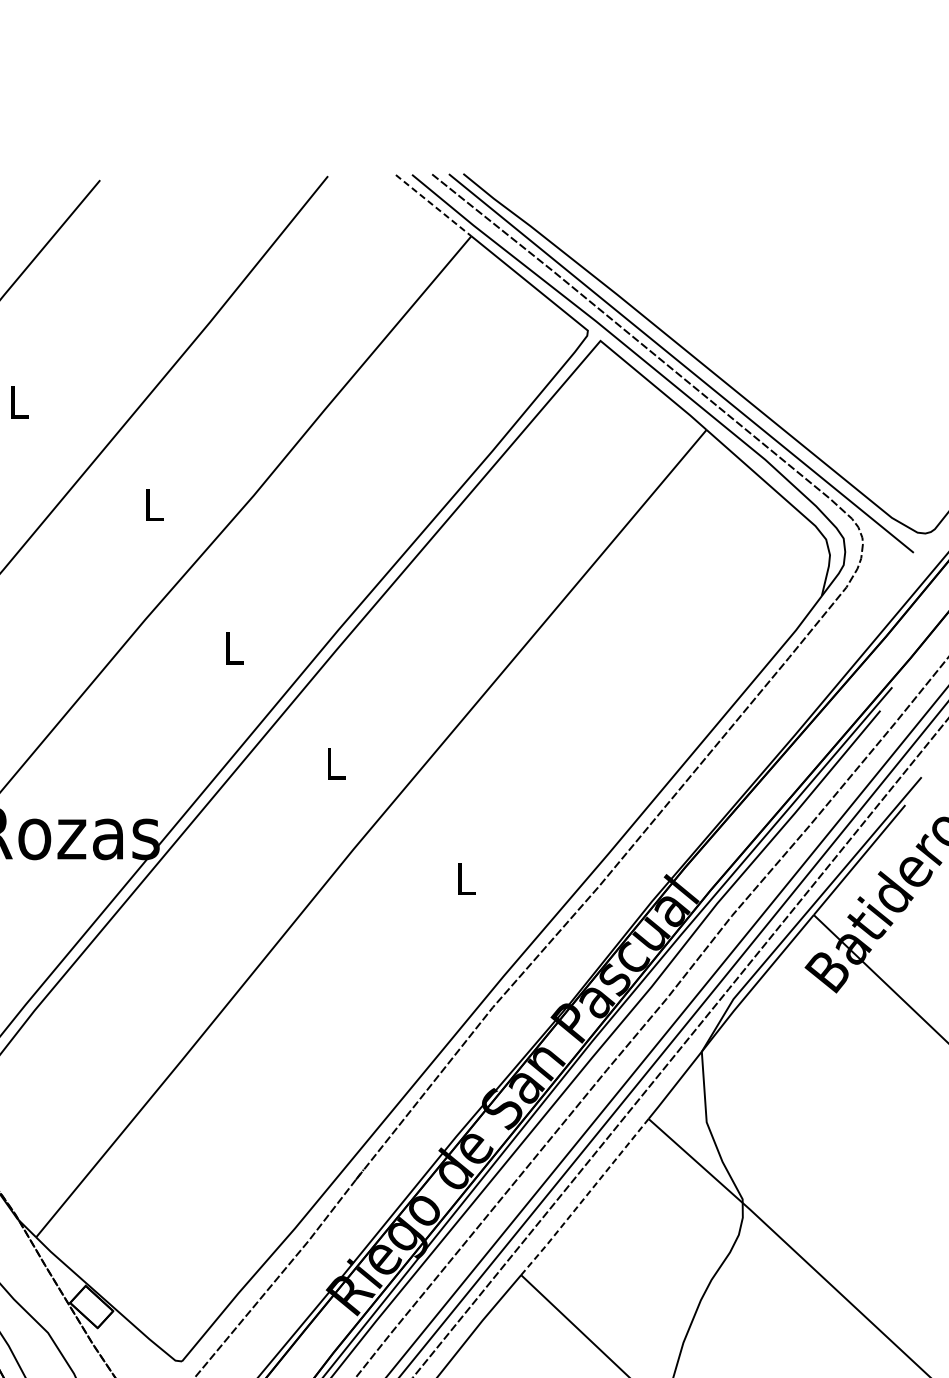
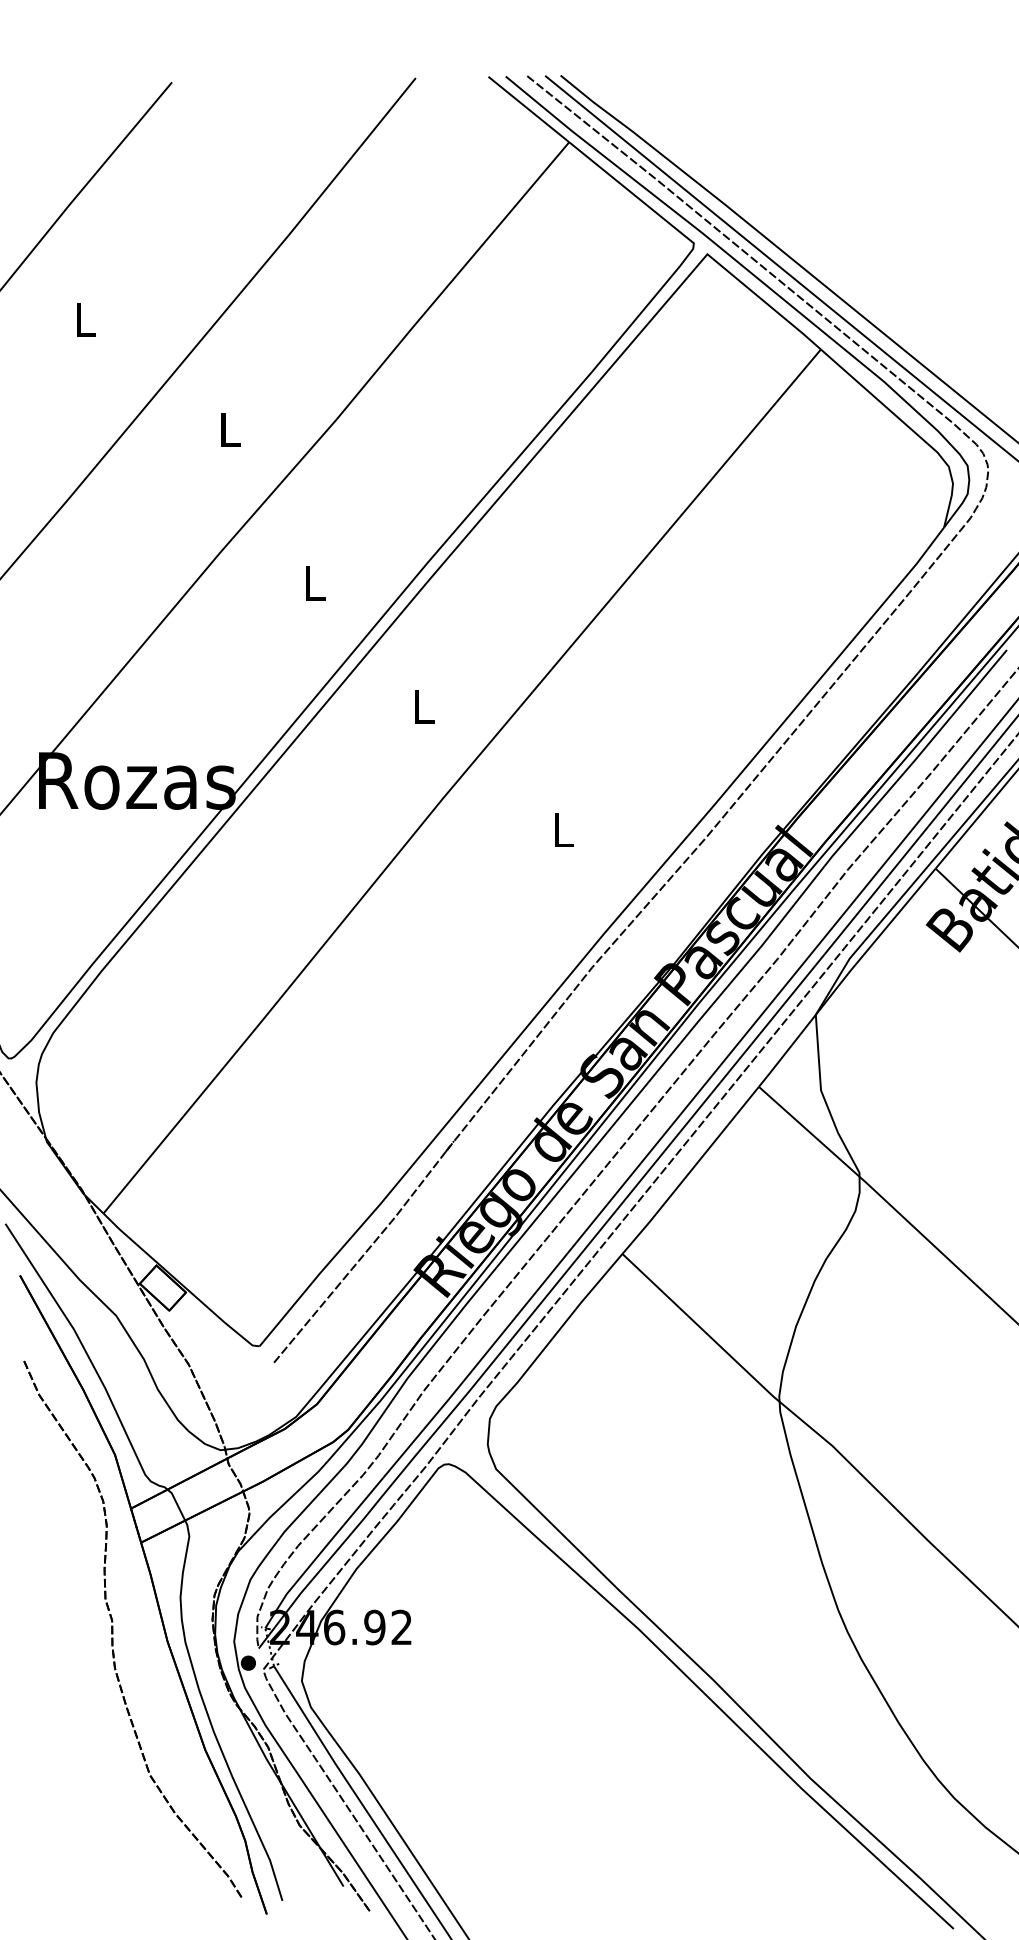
line: (433, 205) -> (528, 109), dashed -> solid
line: (584, 1198) -> (690, 1171), dashed -> solid

